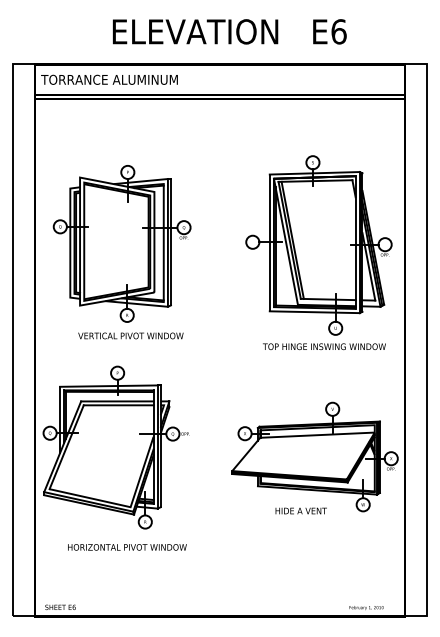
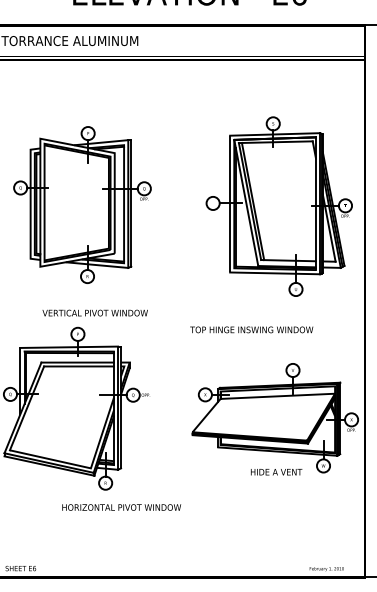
text: (130, 335) -> (94, 312), moved
text: (324, 346) -> (251, 329), moved
text: (300, 510) -> (275, 471), moved
text: (127, 547) -> (121, 507), moved

